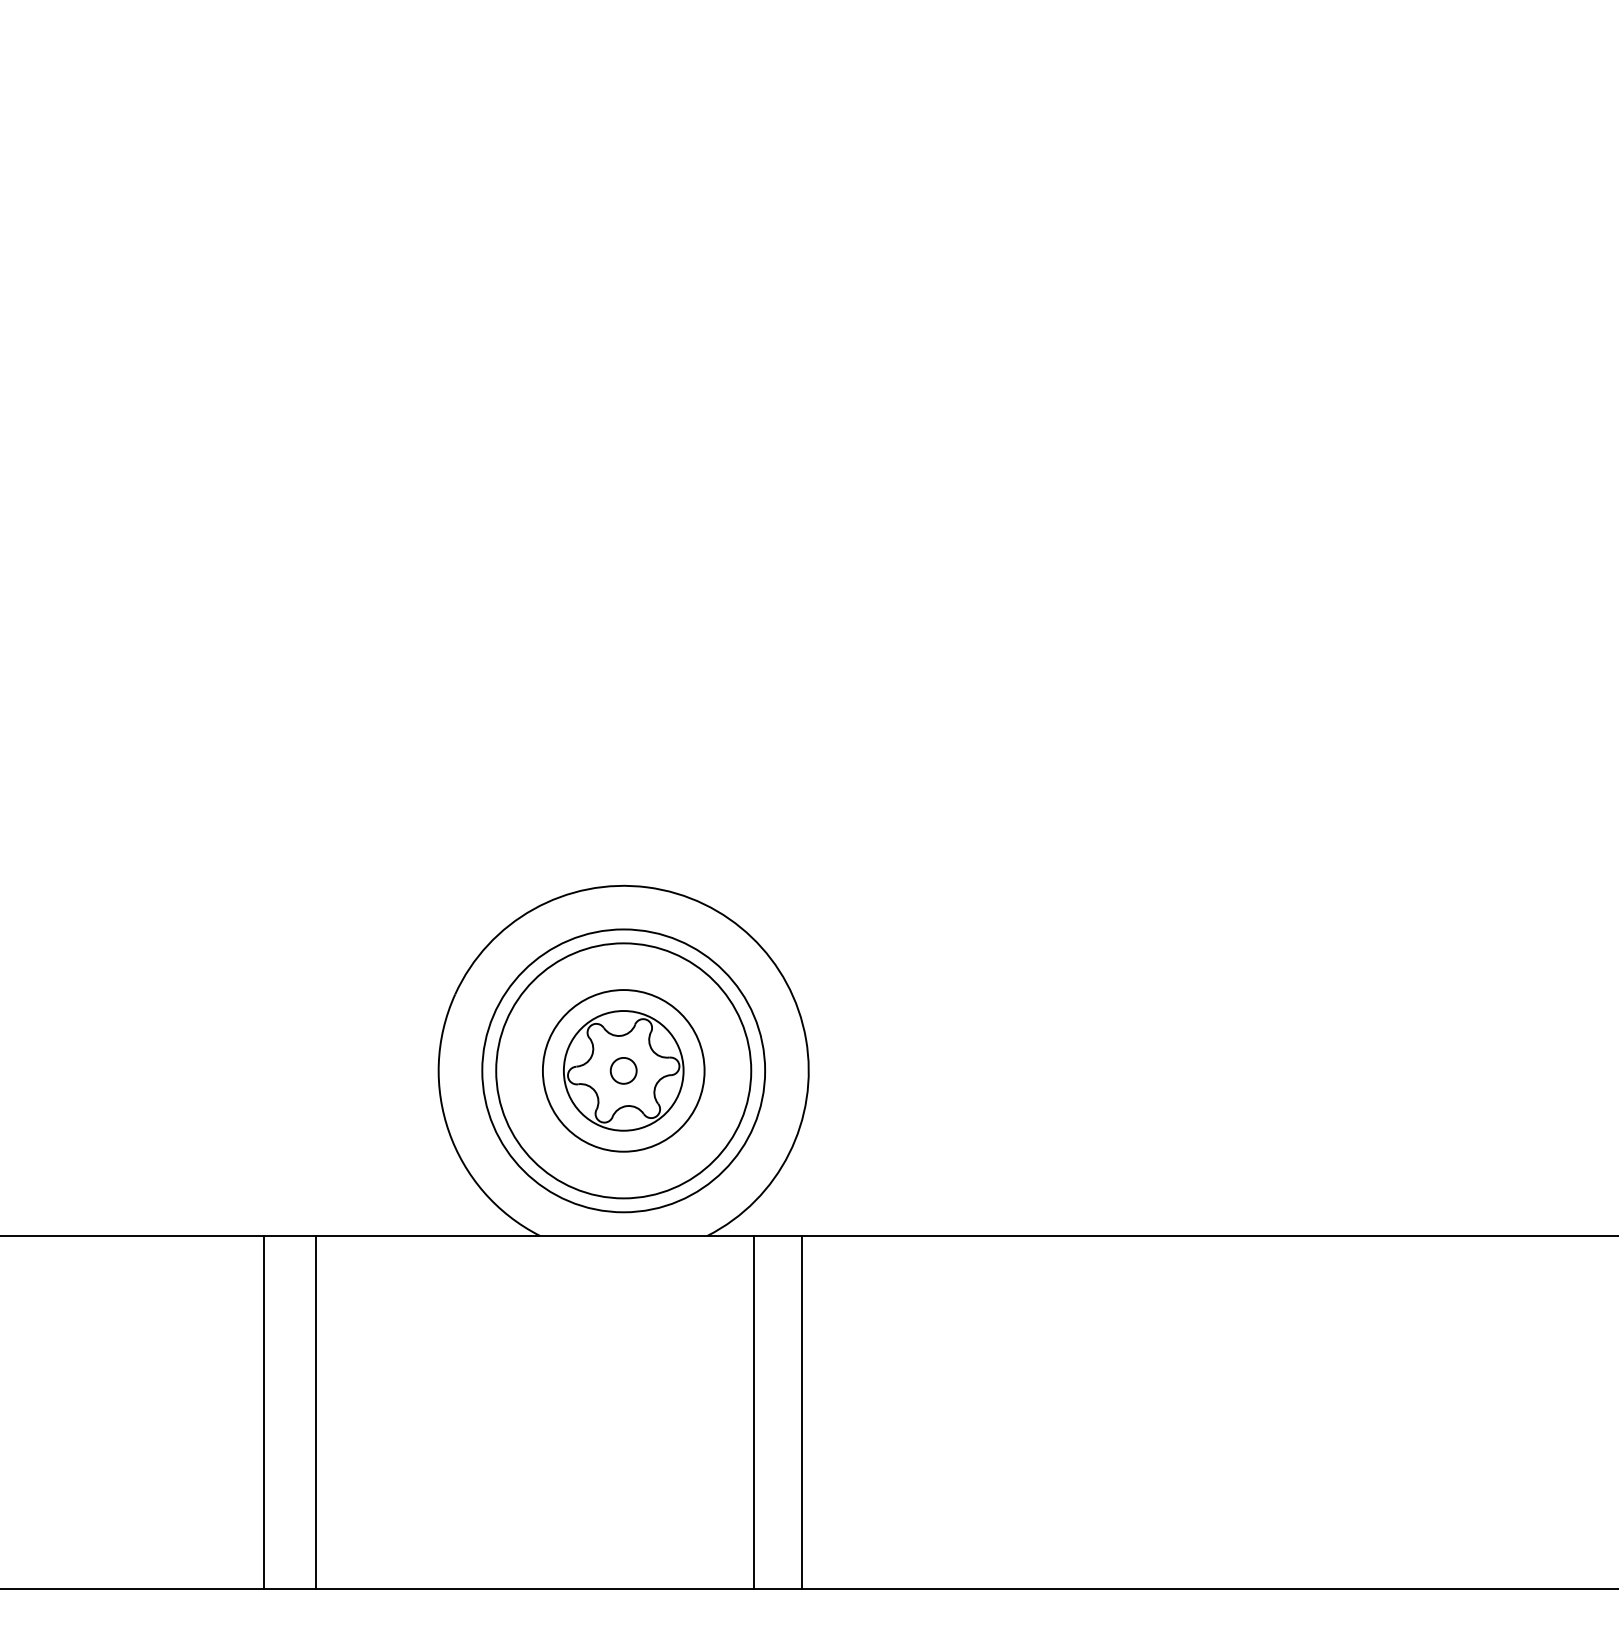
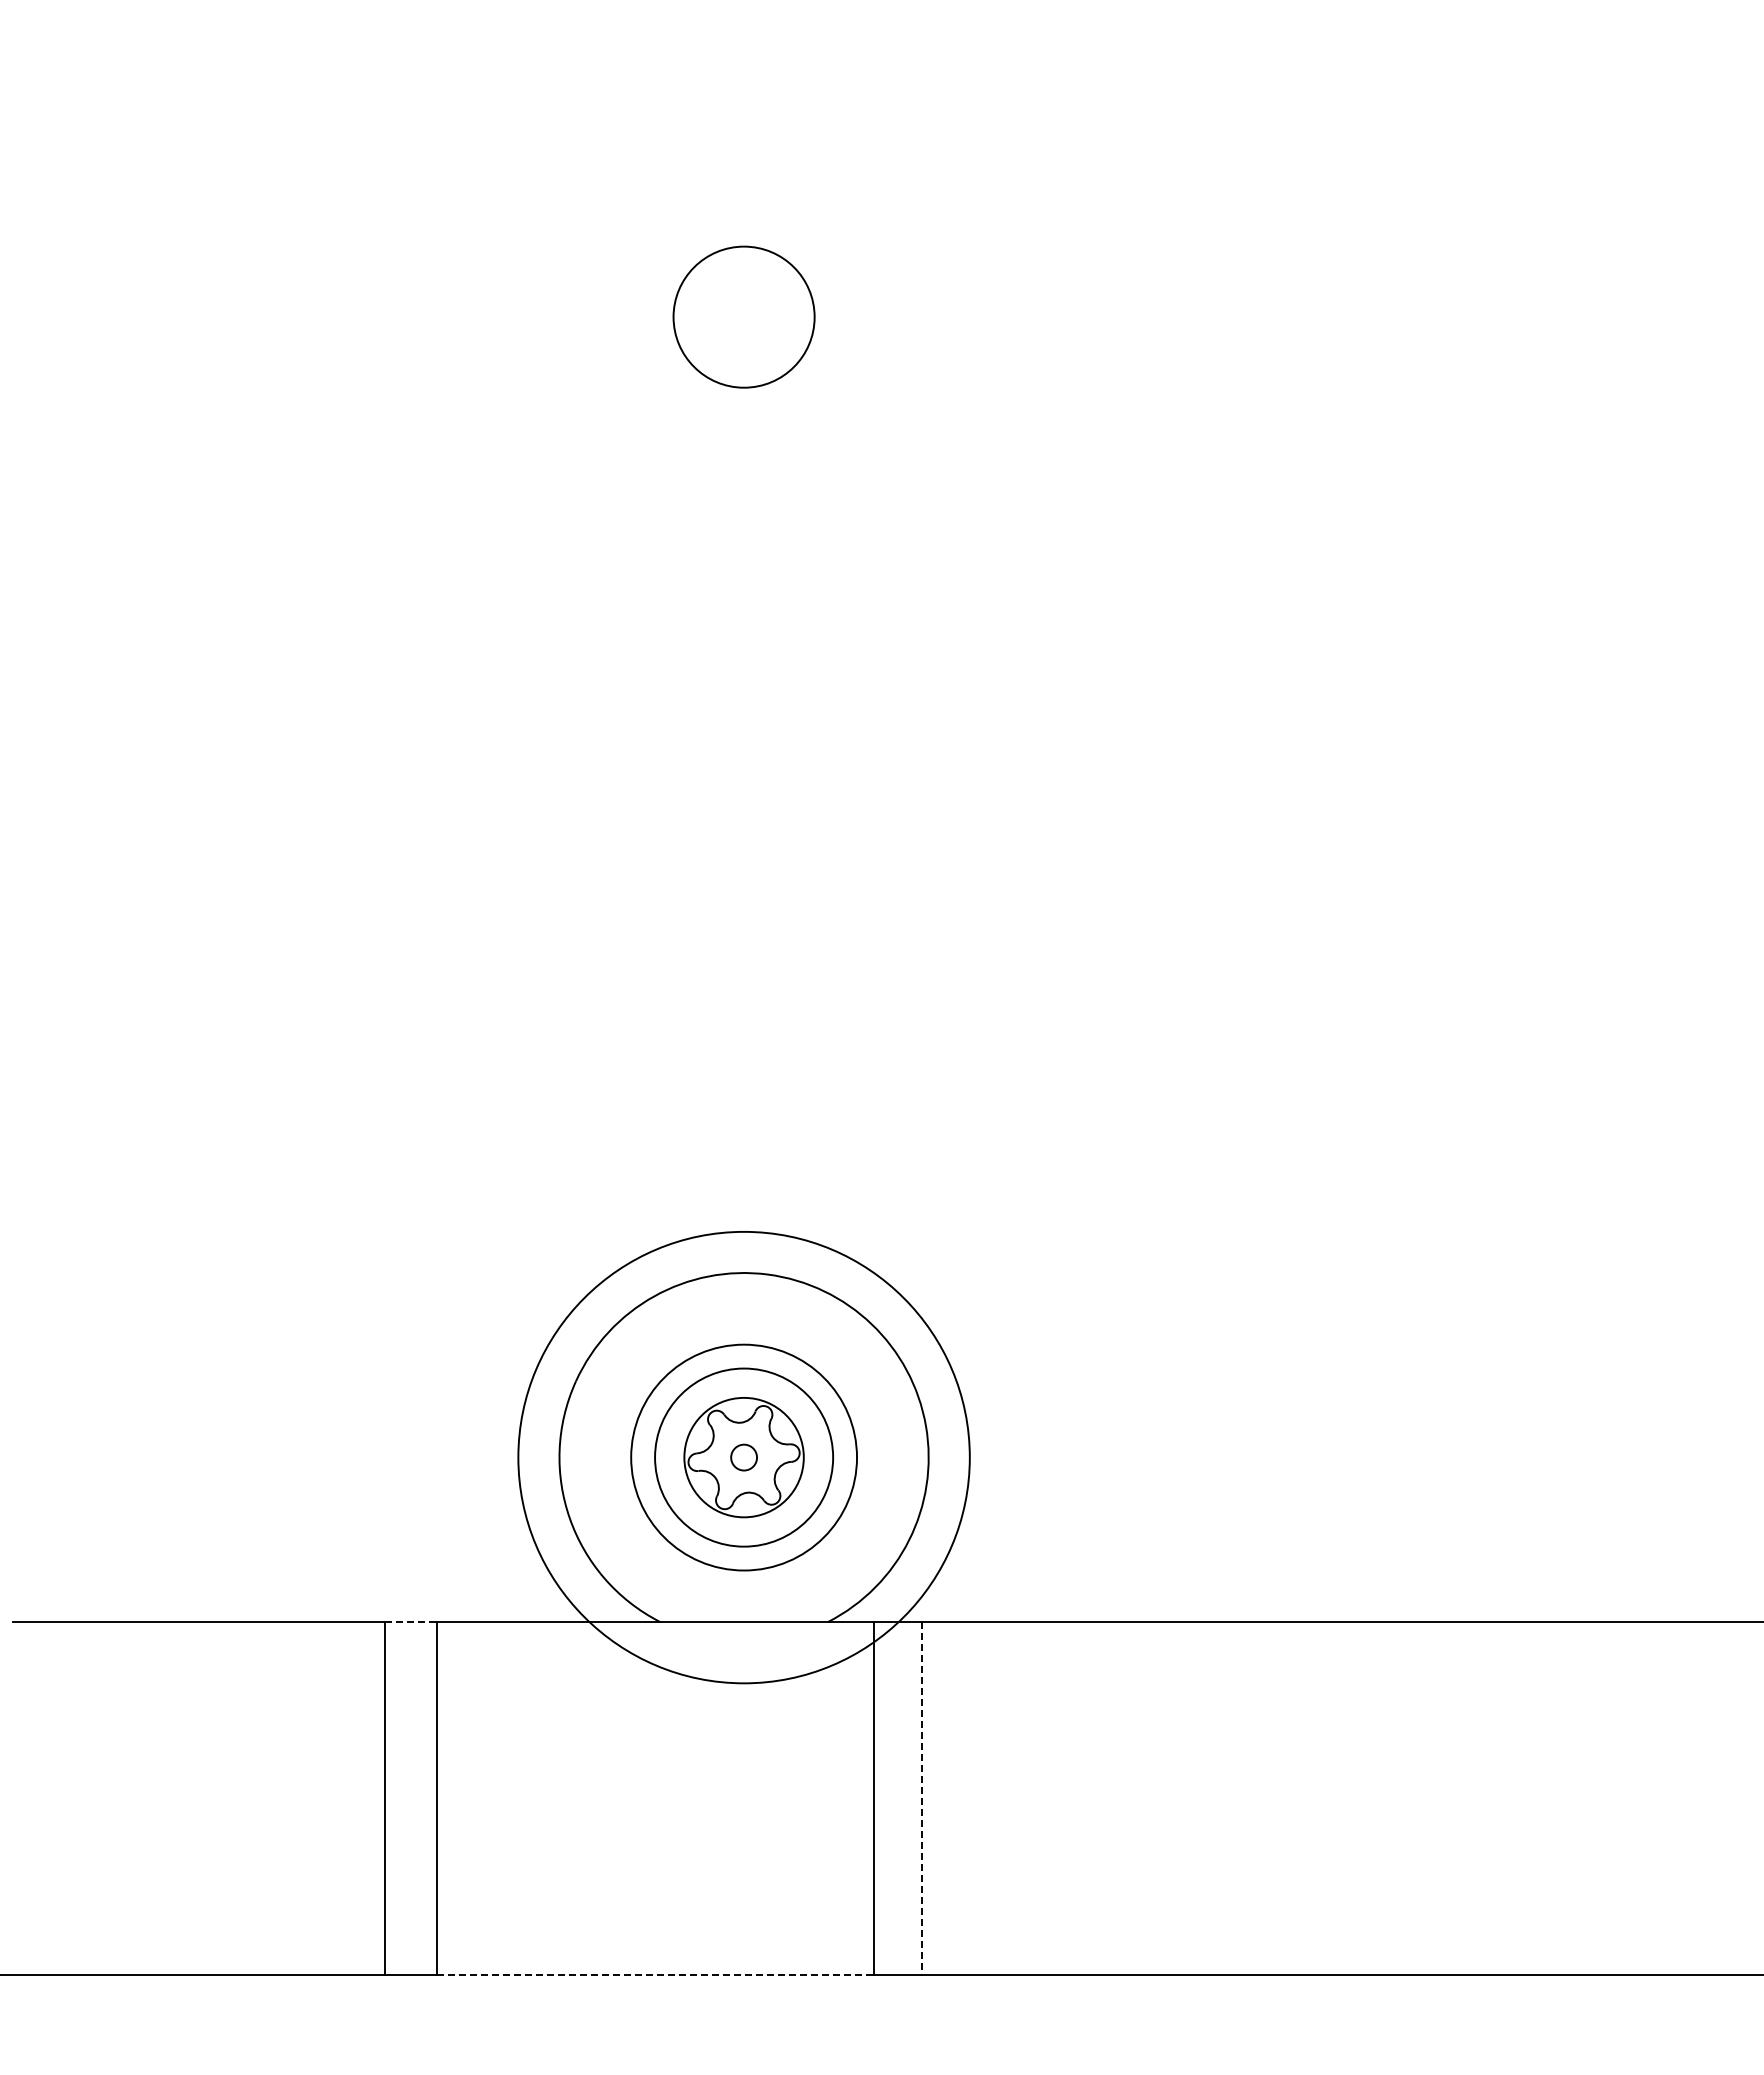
circle: (623, 1070) -> (743, 1457), size x0.7
circle: (623, 1070) -> (743, 1457), size x1.4
circle: (624, 1070) -> (744, 1457), size x1.6
line: (290, 1236) -> (411, 1622), solid -> dashed
line: (801, 1413) -> (921, 1799), solid -> dashed
line: (534, 1589) -> (655, 1974), solid -> dashed

